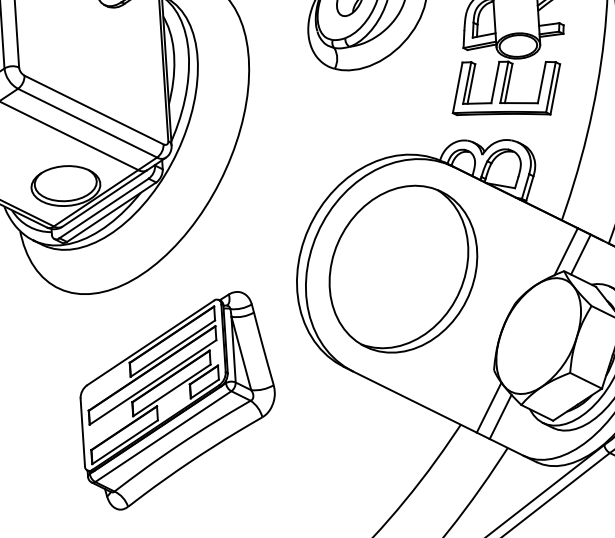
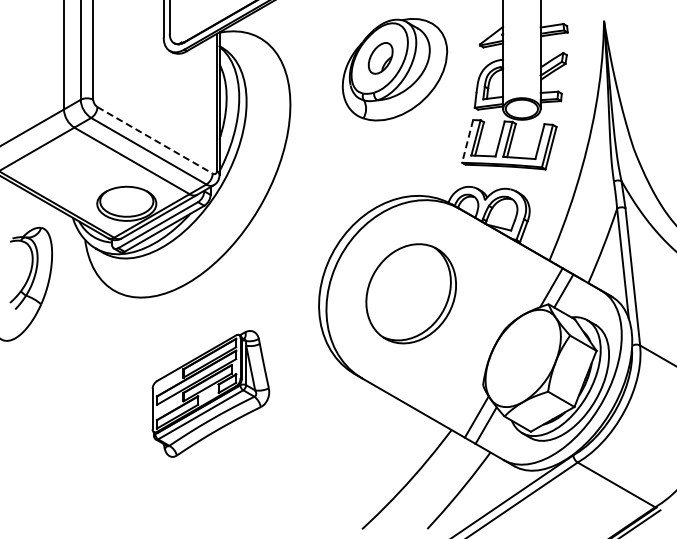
line: (457, 87) -> (467, 141), solid -> dashed
line: (94, 110) -> (155, 140), solid -> dashed
part: (403, 268) -> (411, 293), size x0.7
part: (177, 400) -> (210, 393), size x0.7

